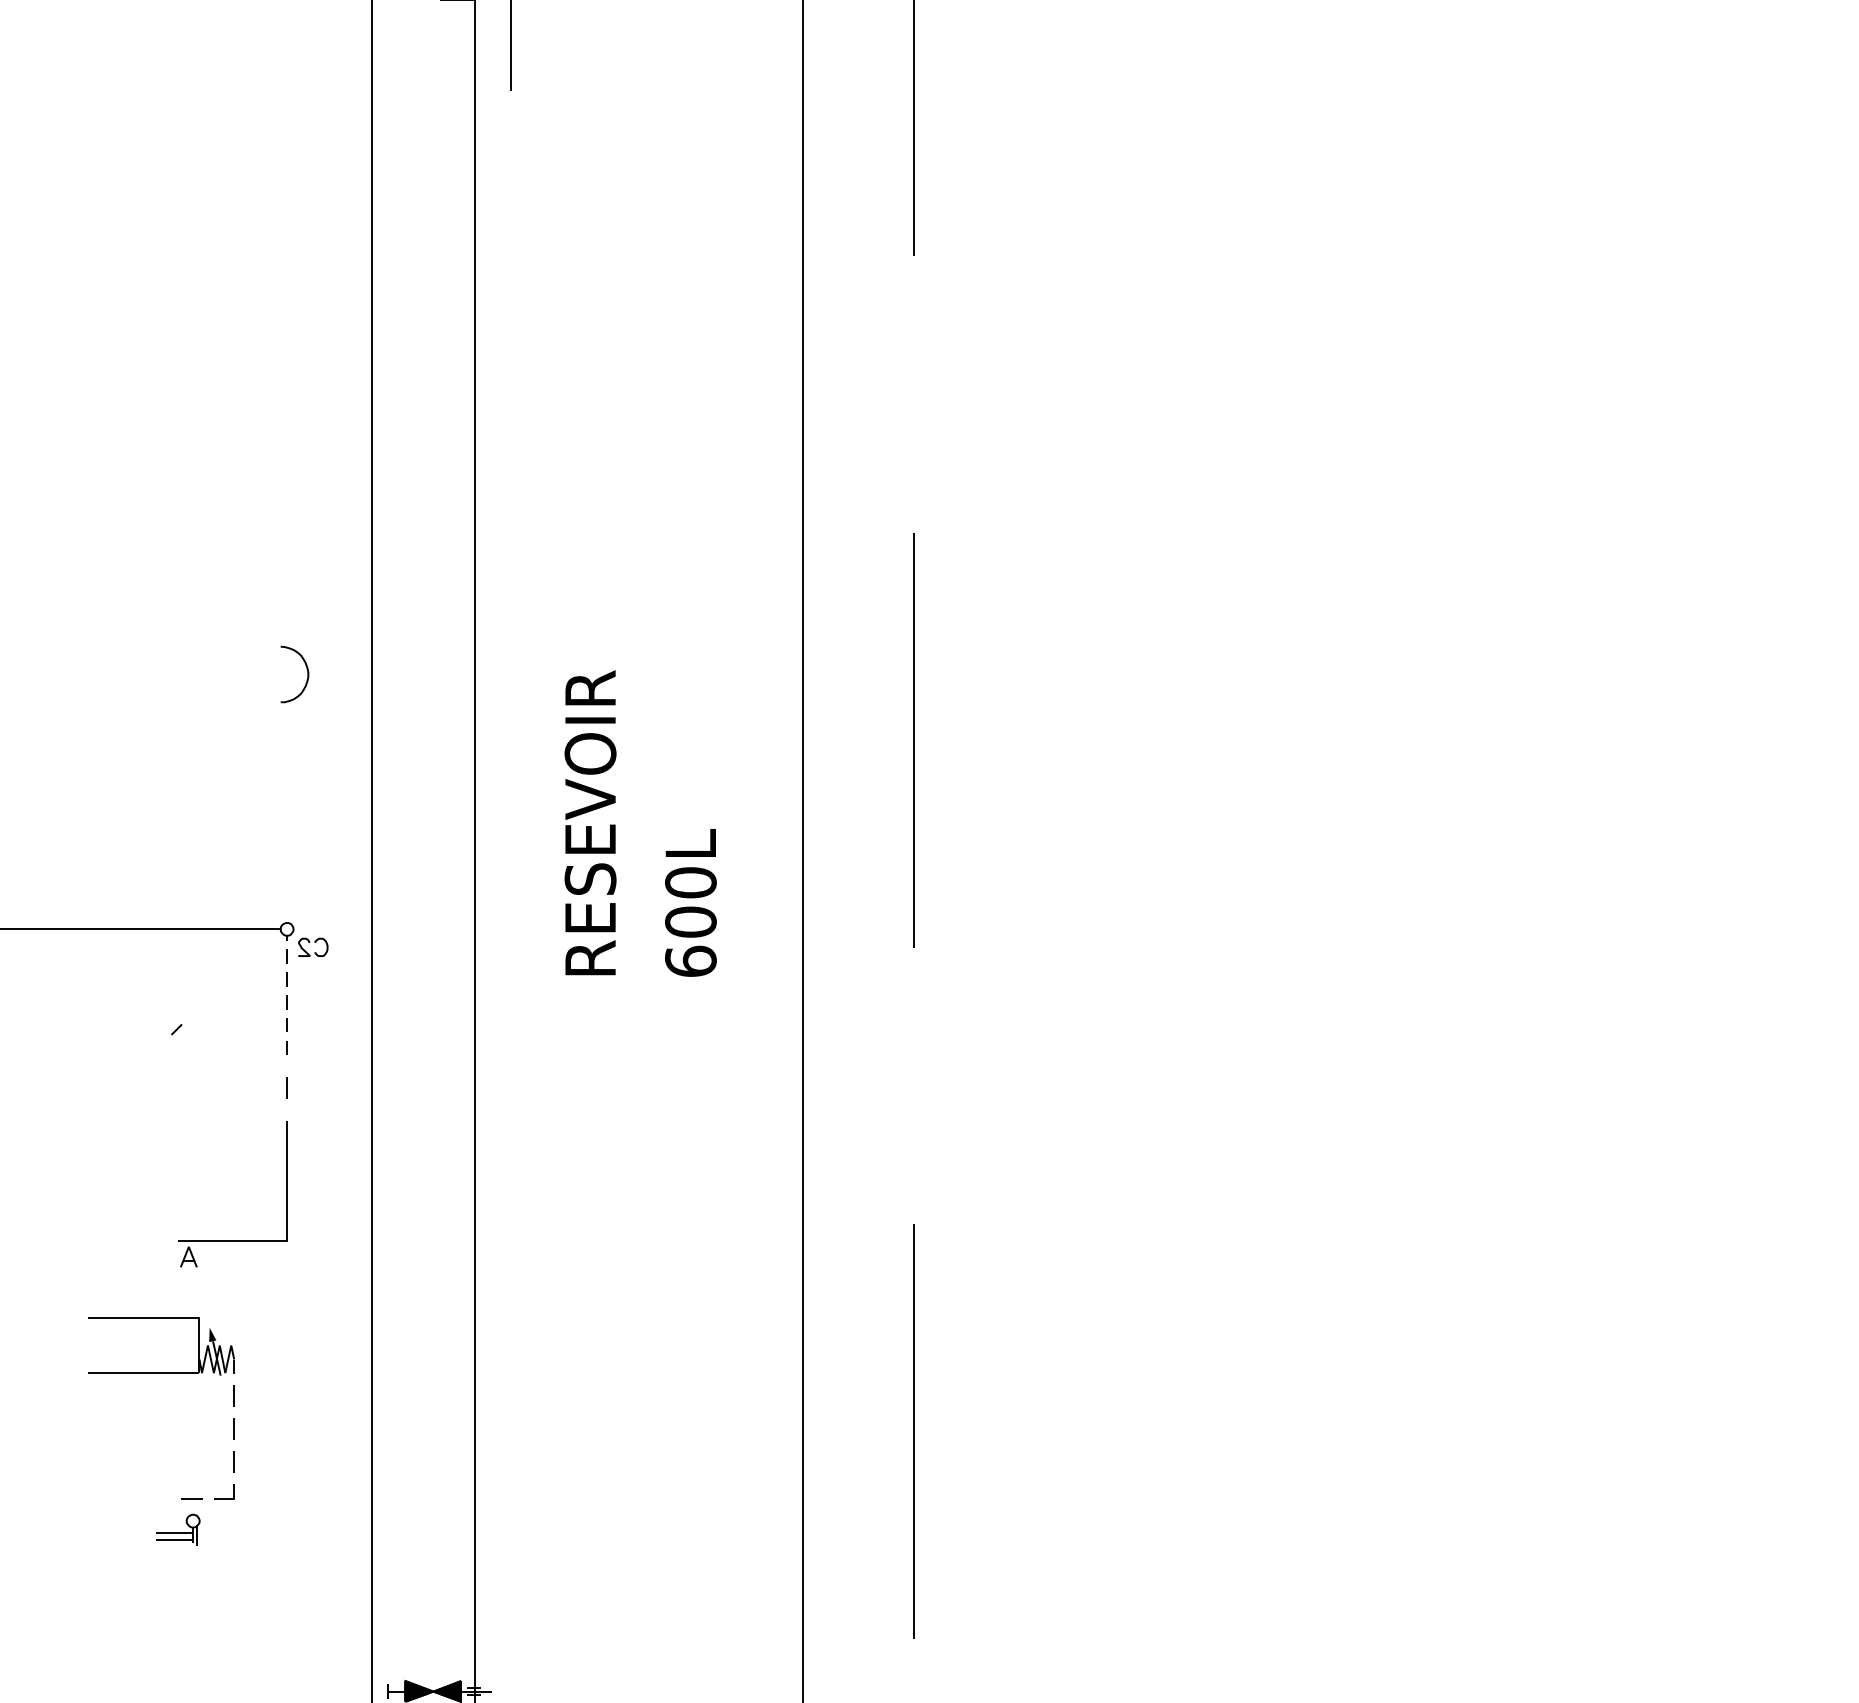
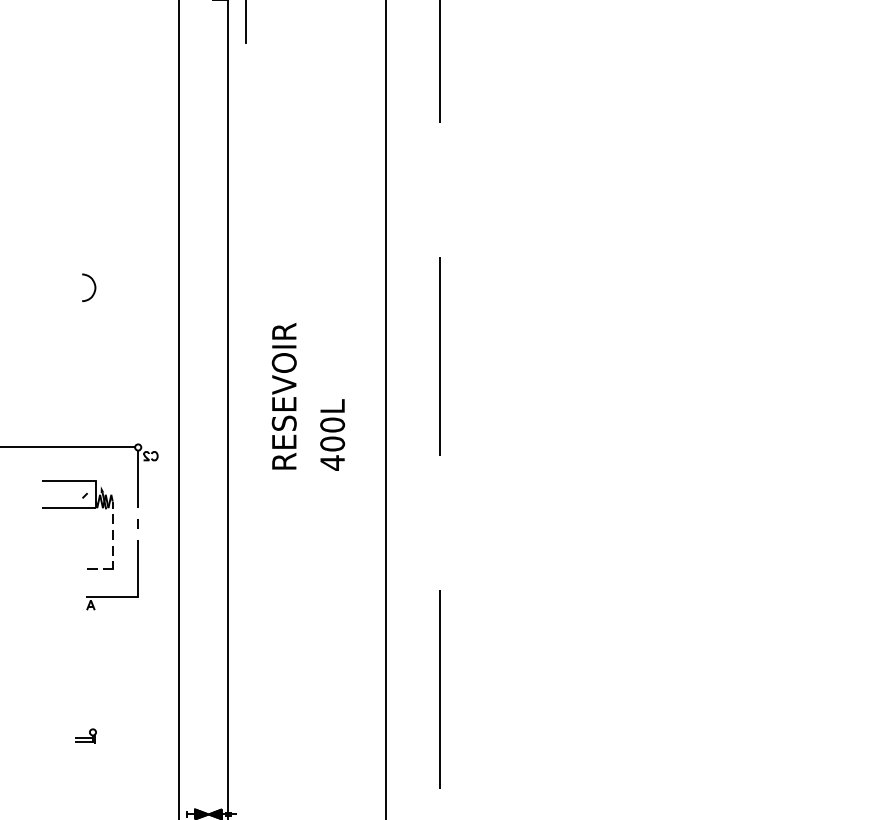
curve: (306, 673) -> (94, 287), moved
text: (690, 960) -> (332, 462), 600L -> 400L
line: (287, 995) -> (138, 479), dashed -> solid
part: (161, 1373) -> (77, 508), moved

